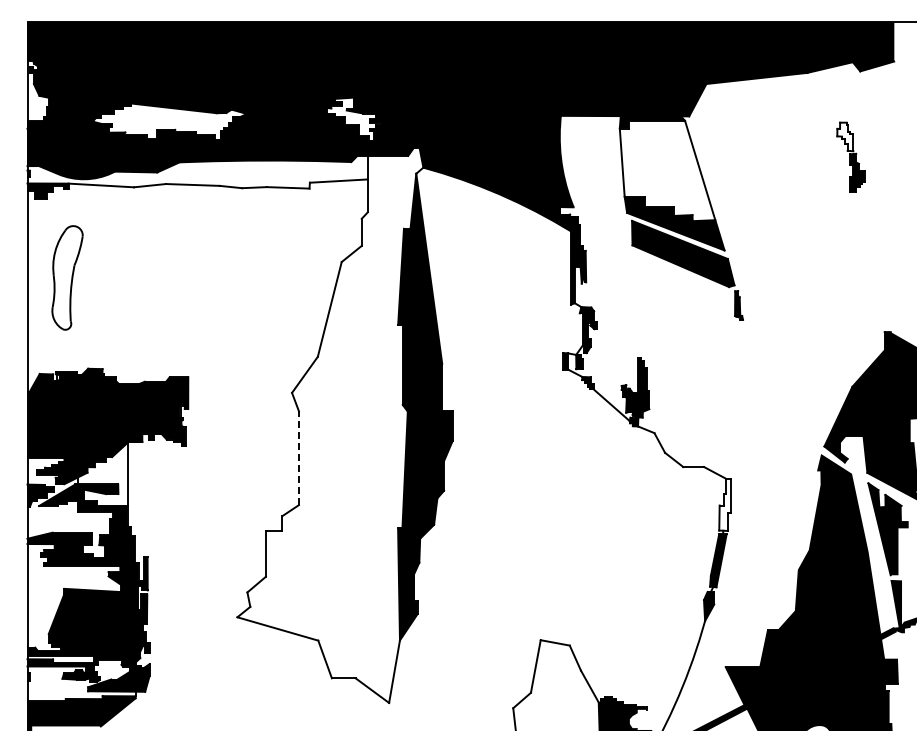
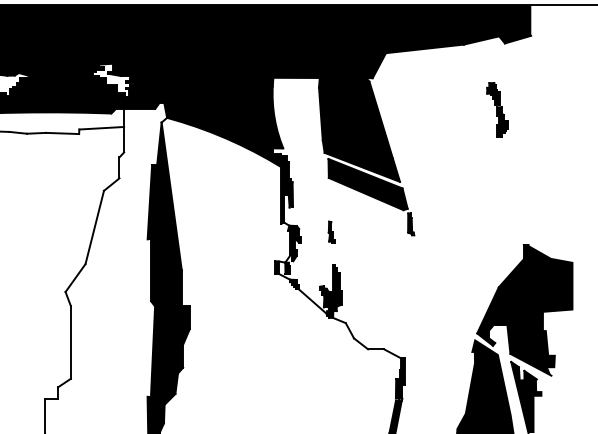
fill: (845, 136) -> (493, 93), added
fill: (667, 170) -> (355, 120), added
part: (636, 315) -> (331, 232), added
line: (298, 458) -> (70, 342), dashed -> solid
fill: (724, 504) -> (399, 378), added

